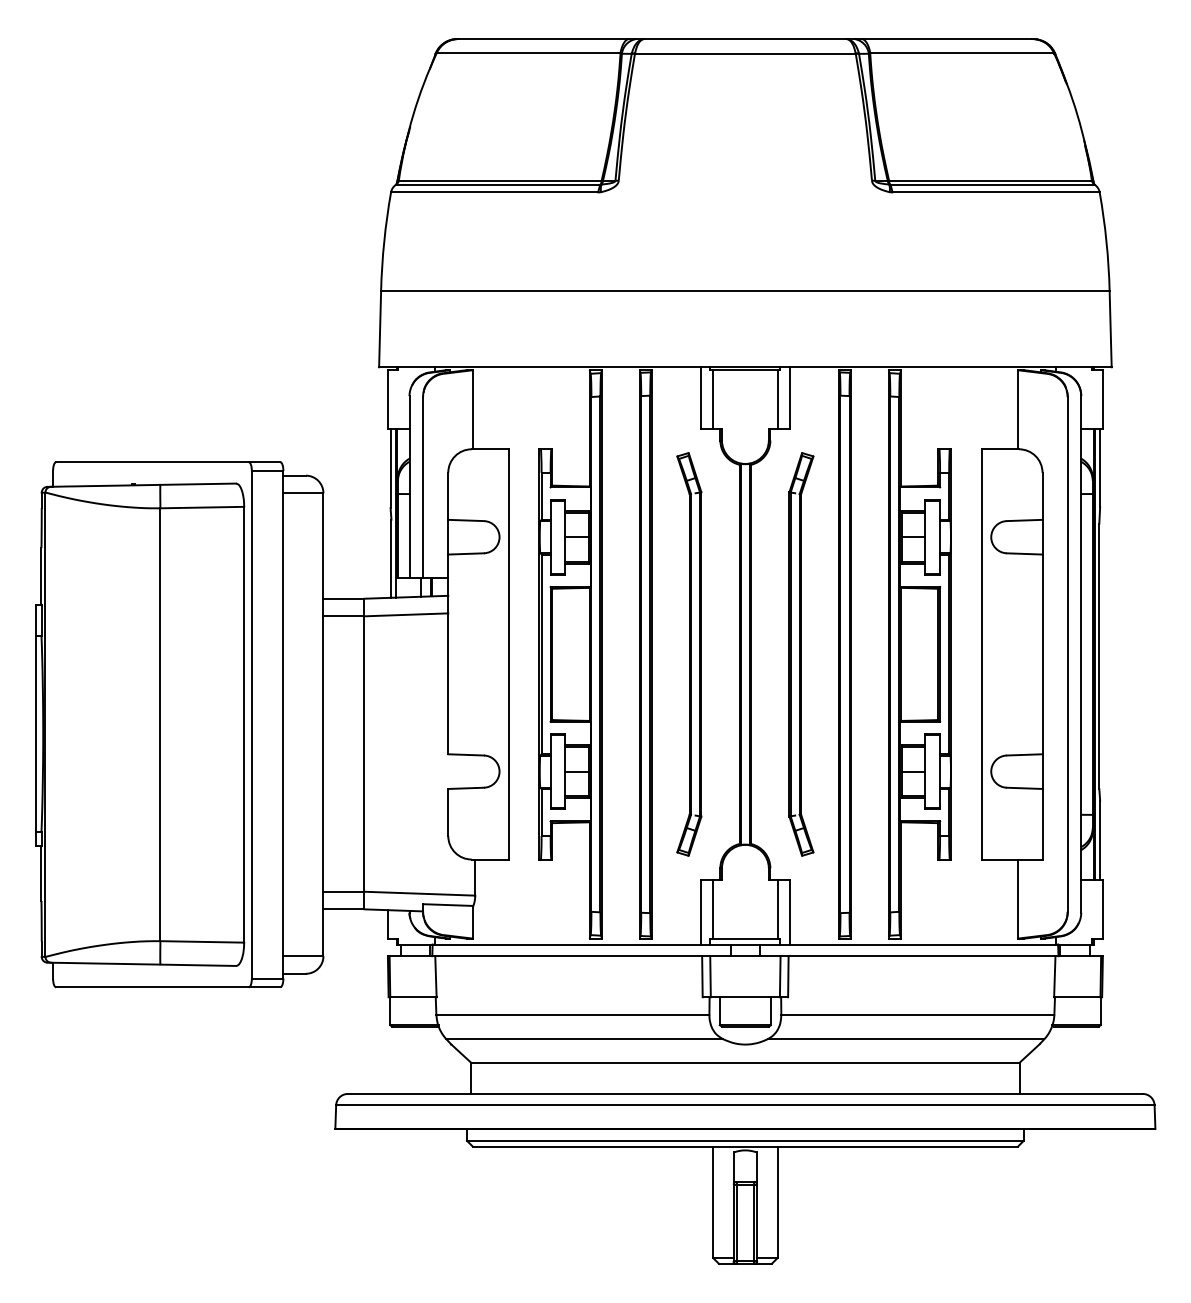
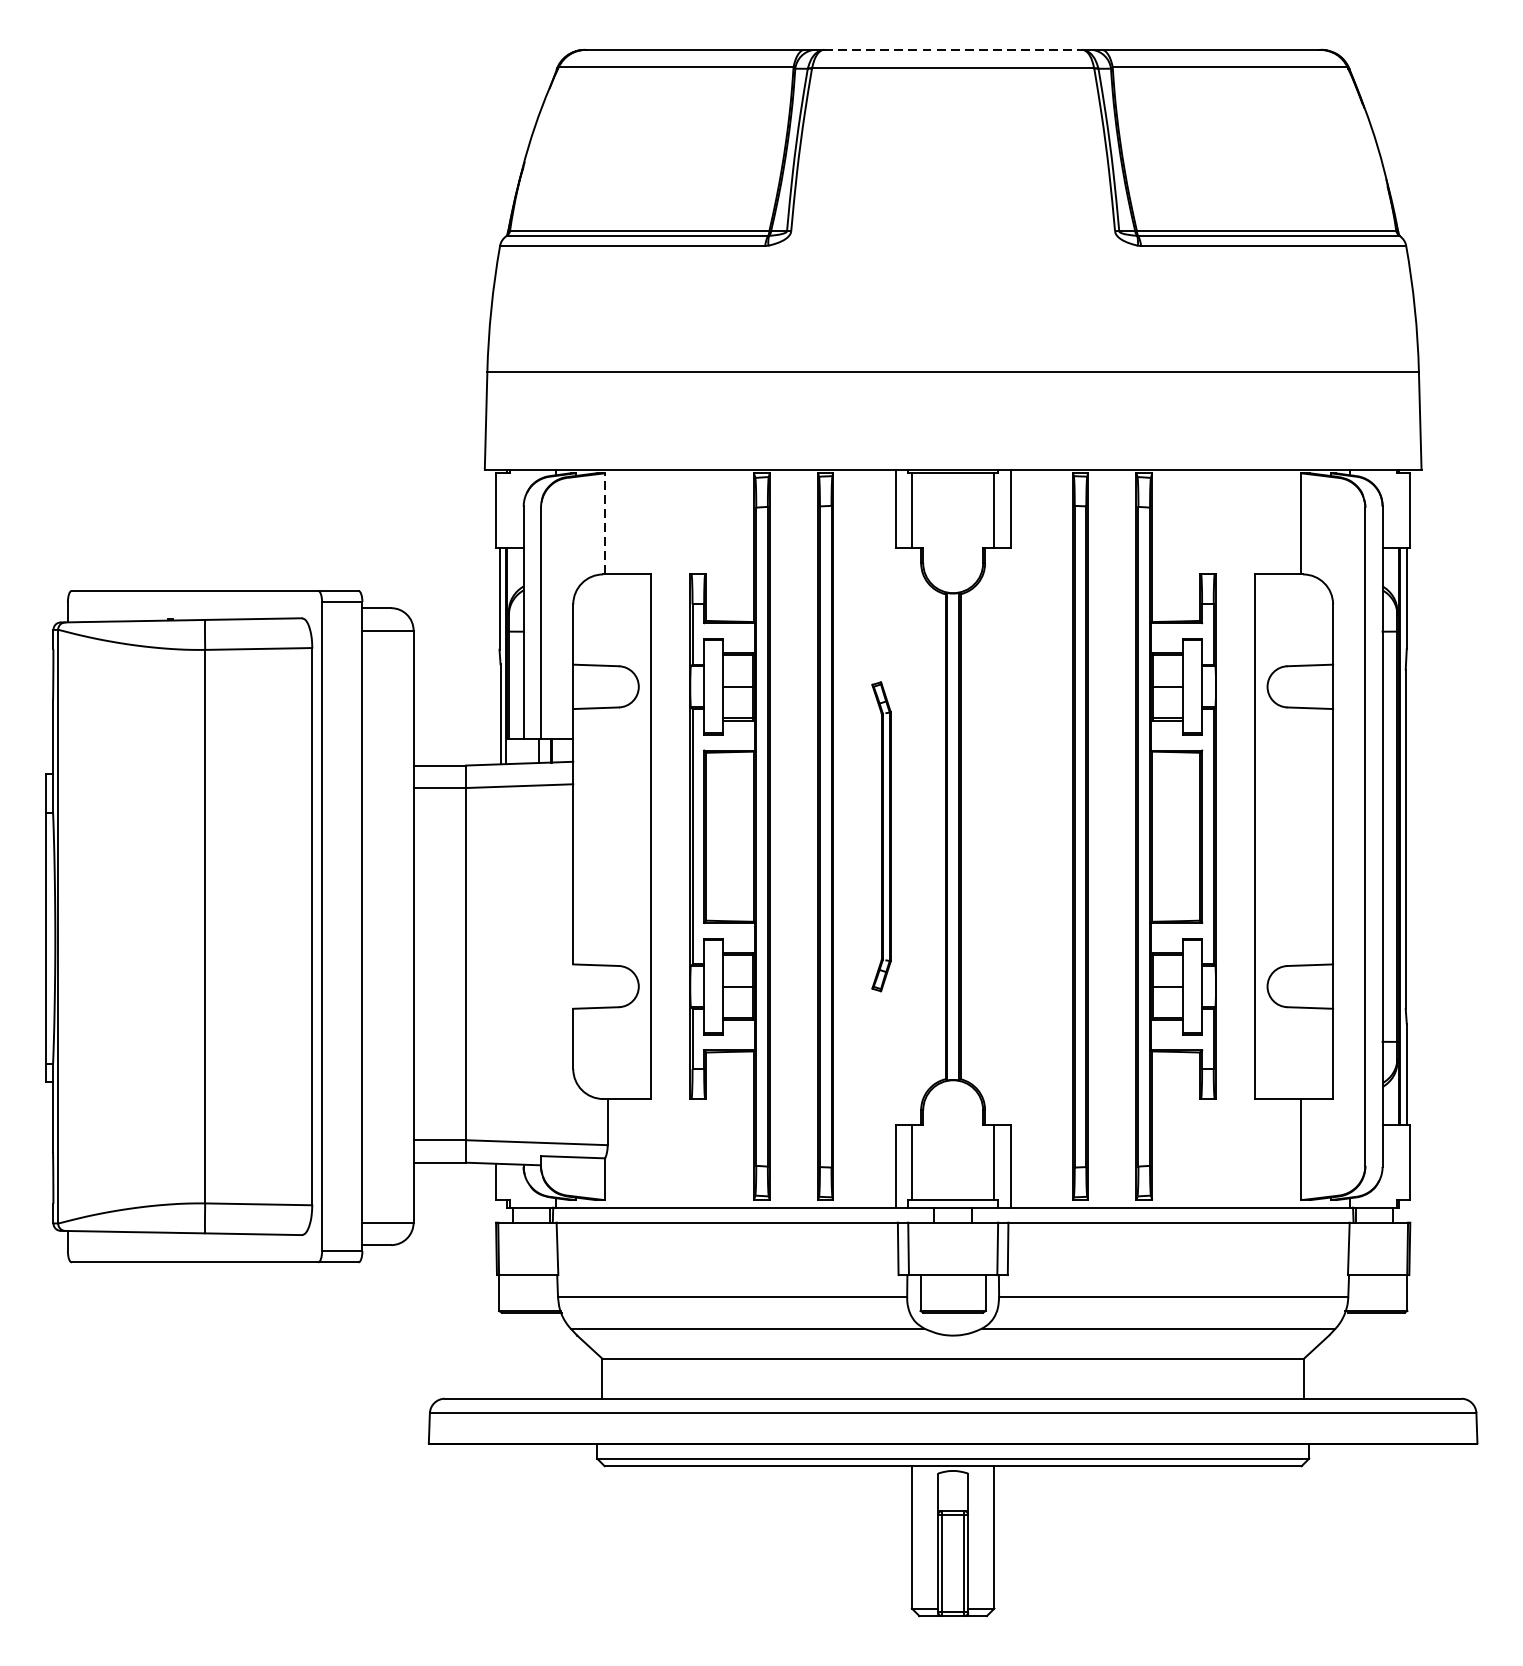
line: (745, 39) -> (953, 50), solid -> dashed
line: (473, 409) -> (605, 523), solid -> dashed
part: (689, 654) -> (881, 836), size x0.6
part: (801, 654) -> (1024, 836), removed

